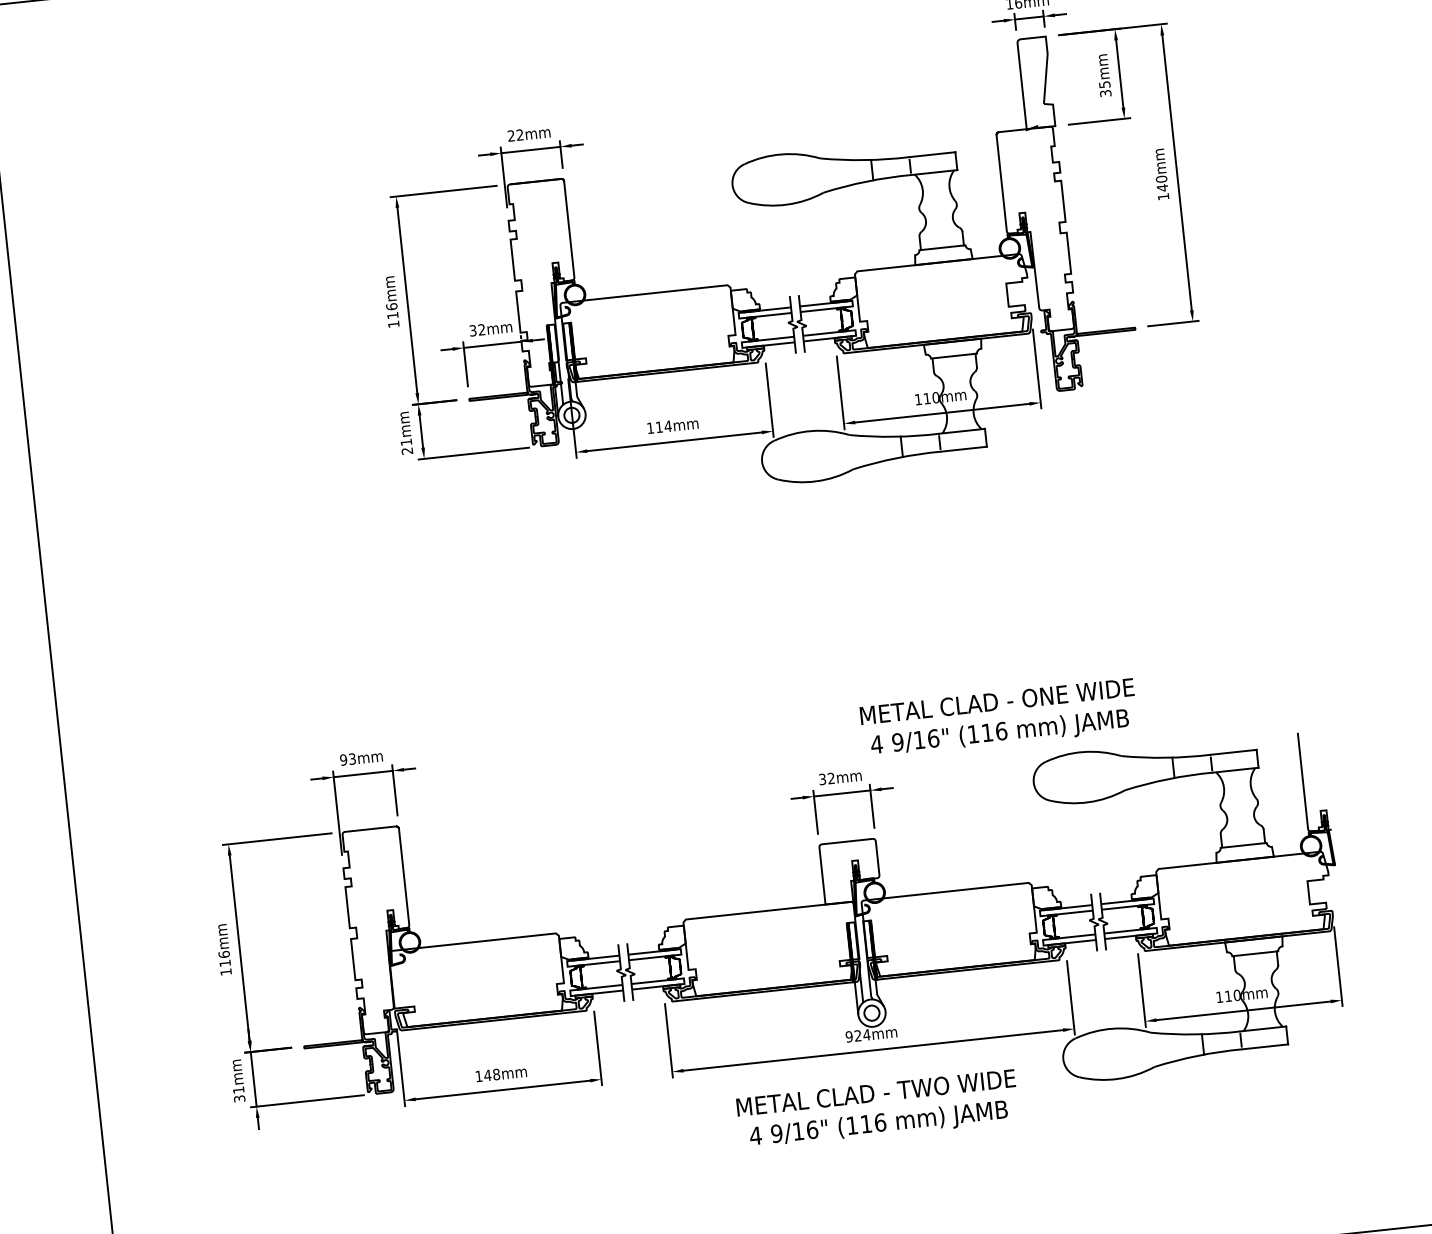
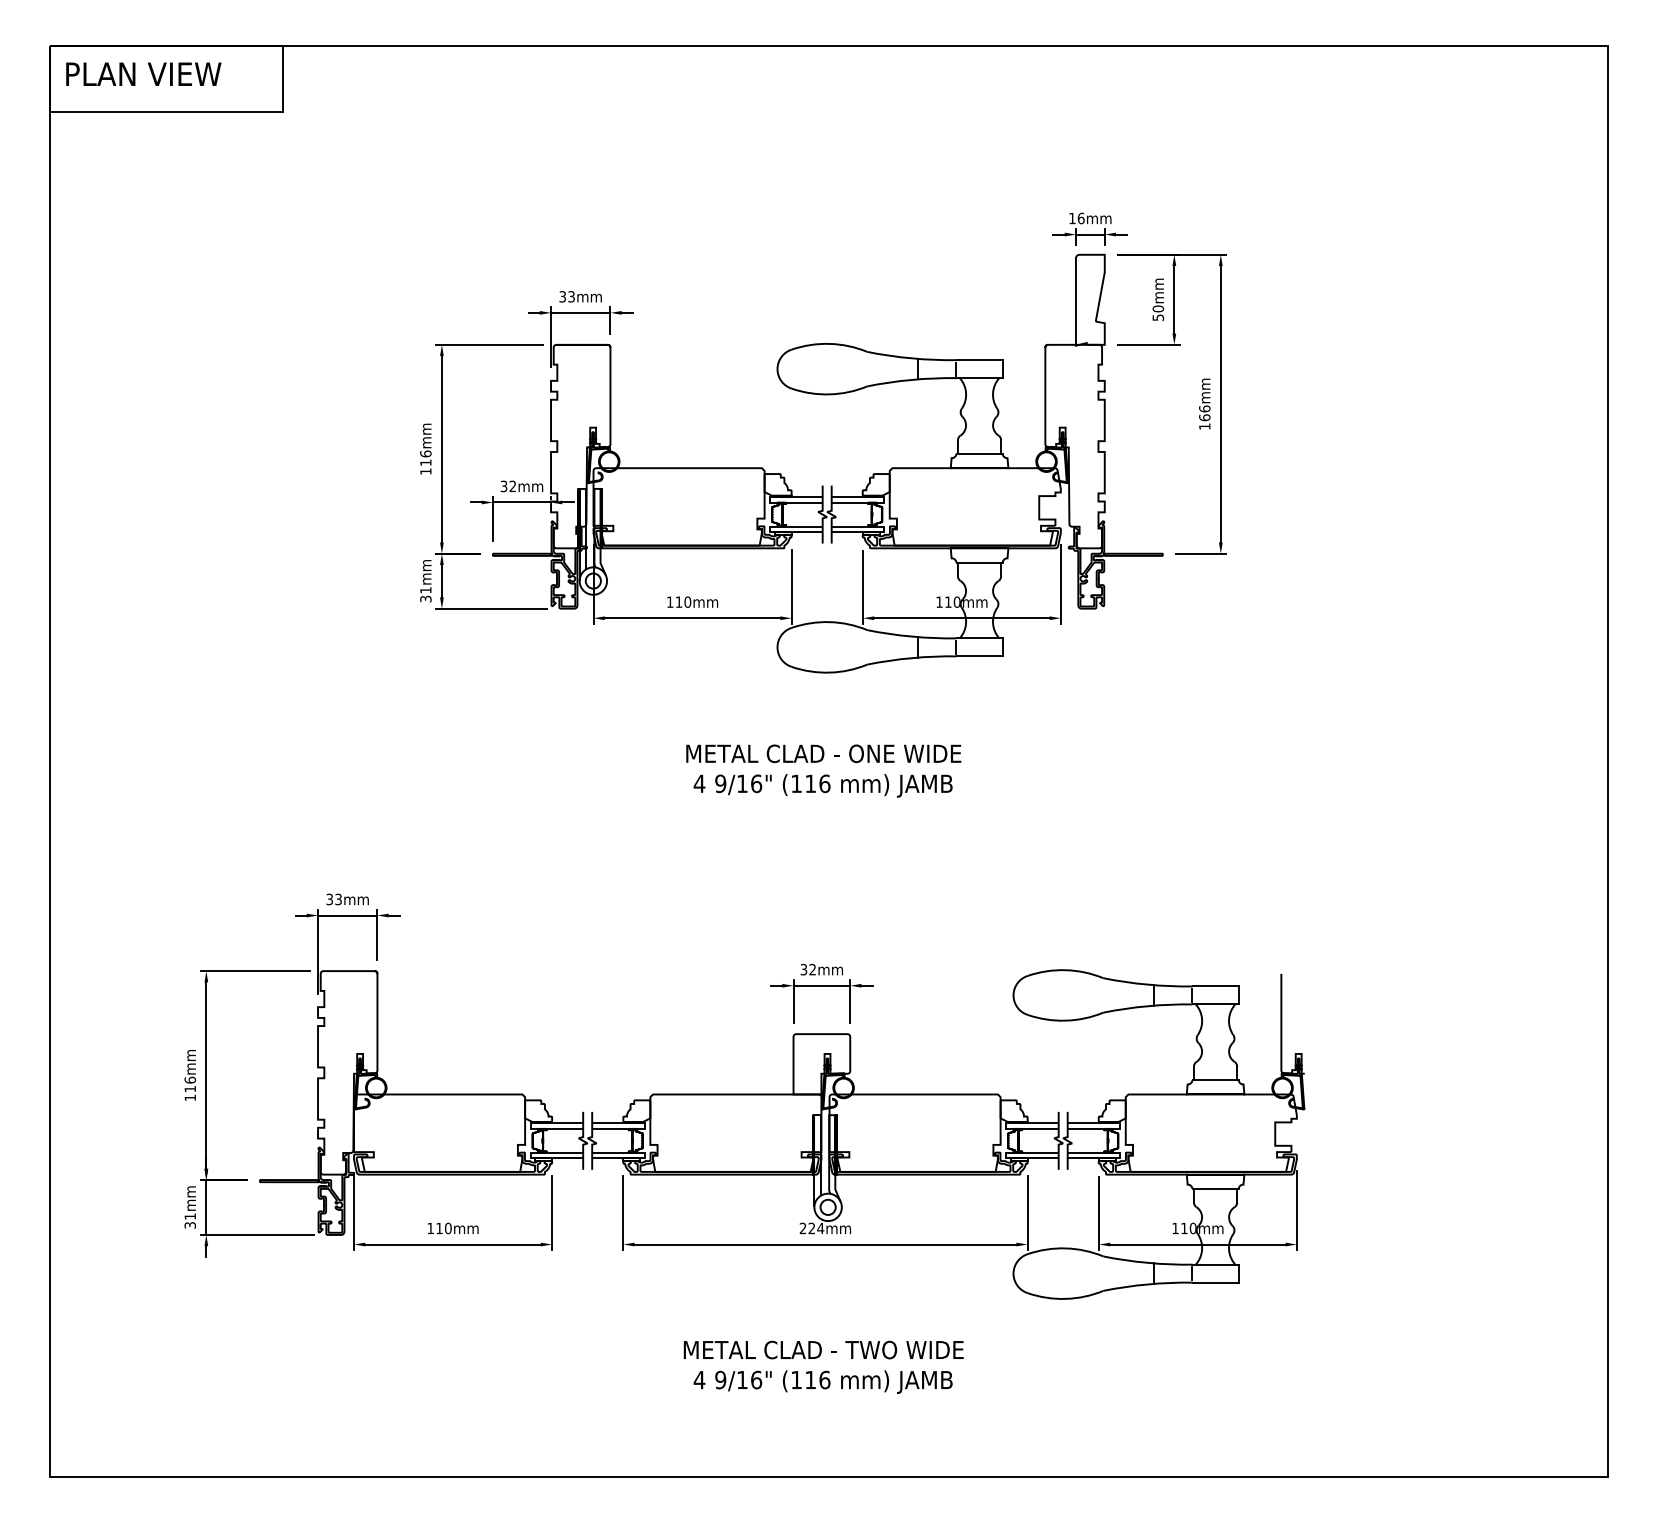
text: (1105, 88) -> (1158, 312), 35mm -> 50mm
text: (515, 135) -> (566, 296), 22mm -> 33mm
text: (1161, 183) -> (1204, 413), 140mm -> 166mm
text: (667, 425) -> (687, 601), 114mm -> 110mm
text: (406, 450) -> (425, 598), 21mm -> 31mm
text: (998, 718) -> (823, 770), moved
text: (343, 760) -> (329, 899), 93mm -> 33mm
text: (848, 1036) -> (802, 1228), 924mm -> 224mm
text: (491, 1075) -> (443, 1228), 148mm -> 110mm
text: (877, 1109) -> (823, 1366), moved

